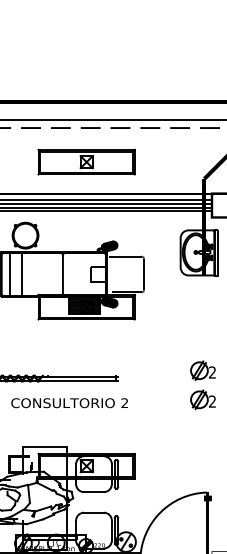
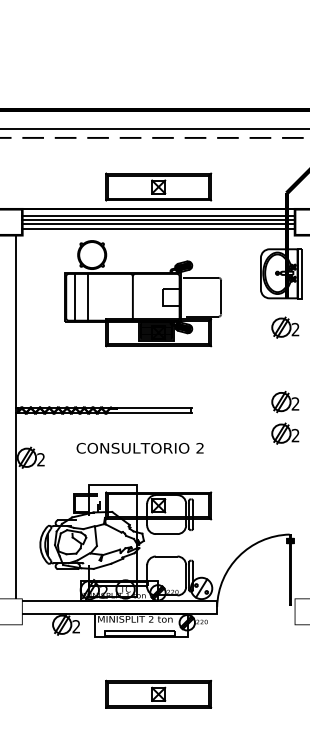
part: (86, 161) -> (158, 186), moved
part: (203, 302) -> (285, 327), added
text: (69, 402) -> (139, 447), moved

